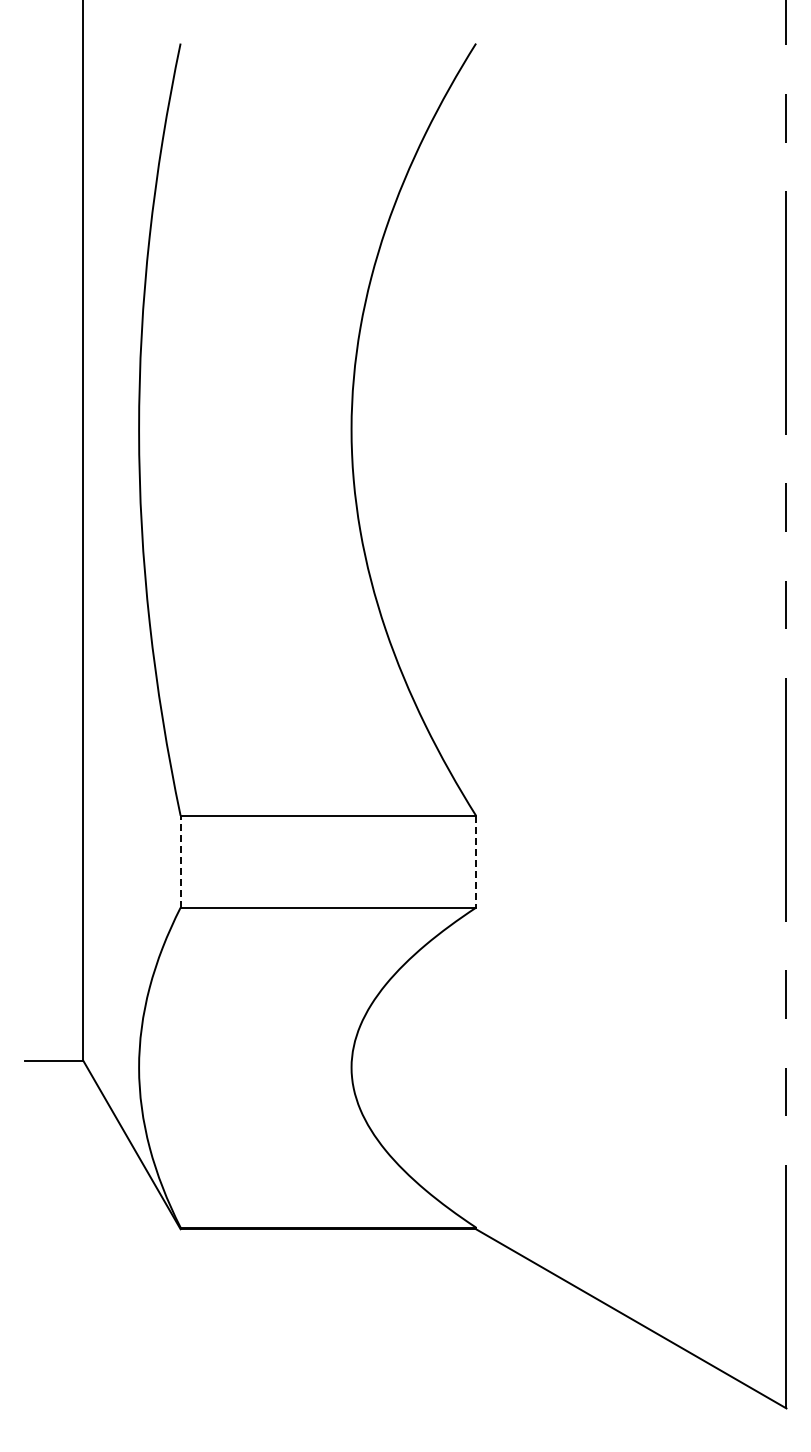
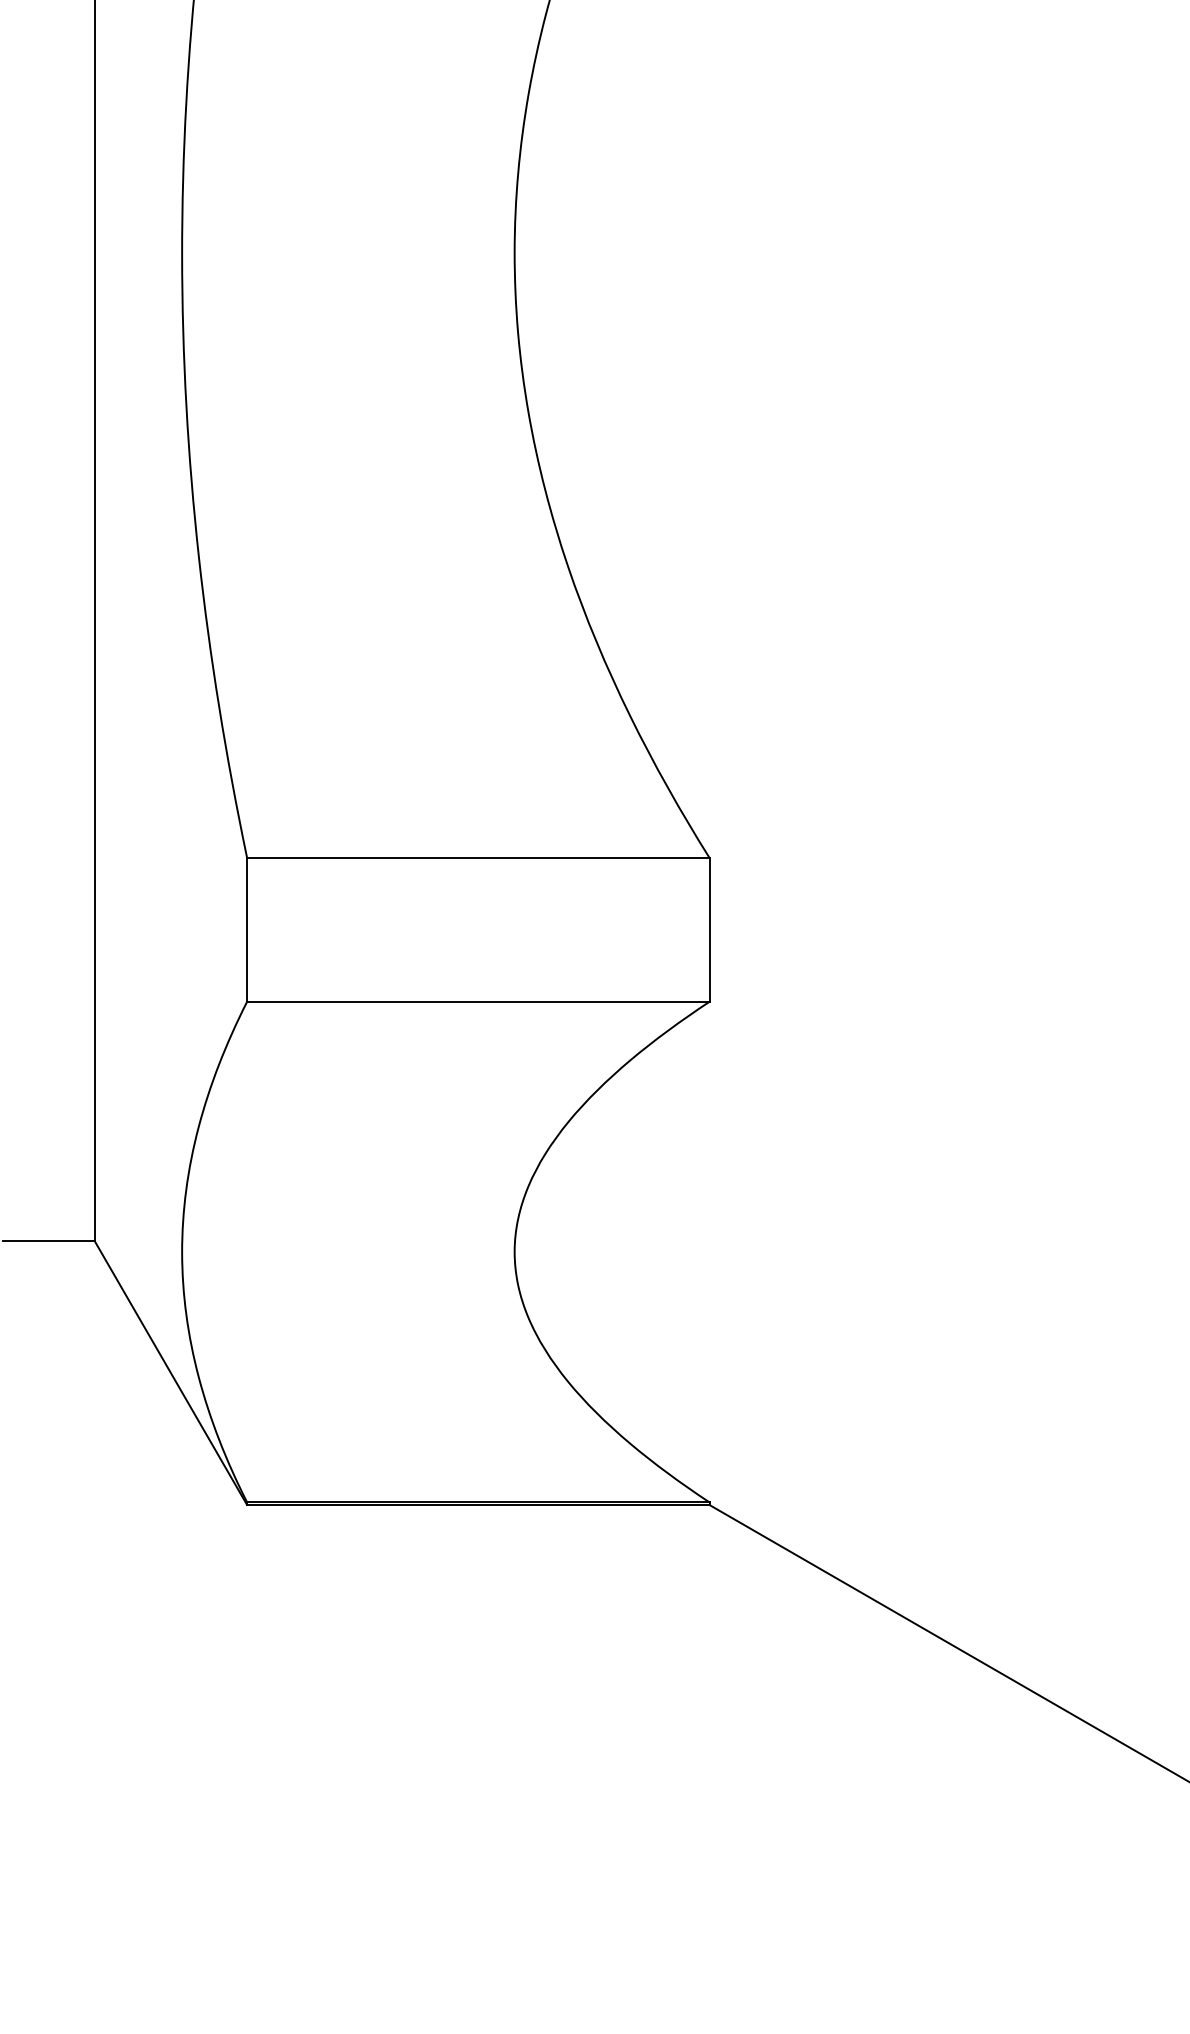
line: (180, 861) -> (246, 929), dashed -> solid
line: (476, 861) -> (710, 929), dashed -> solid

